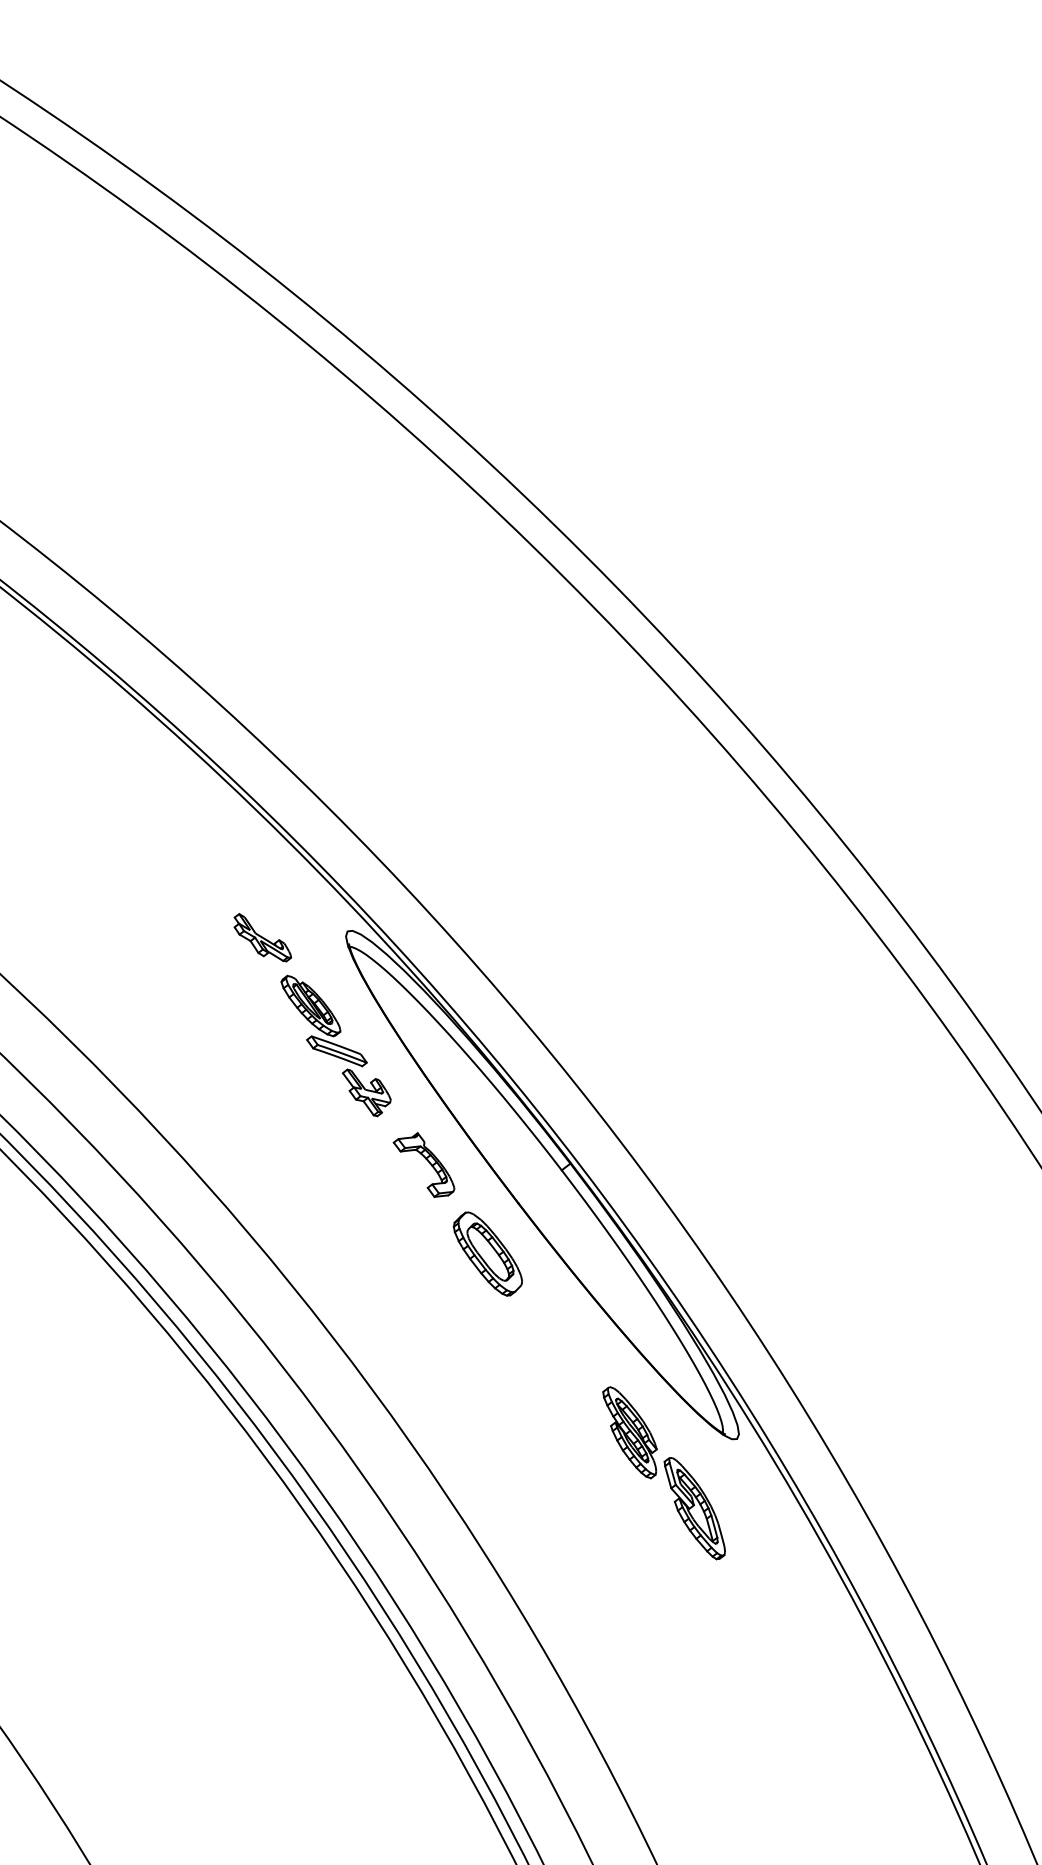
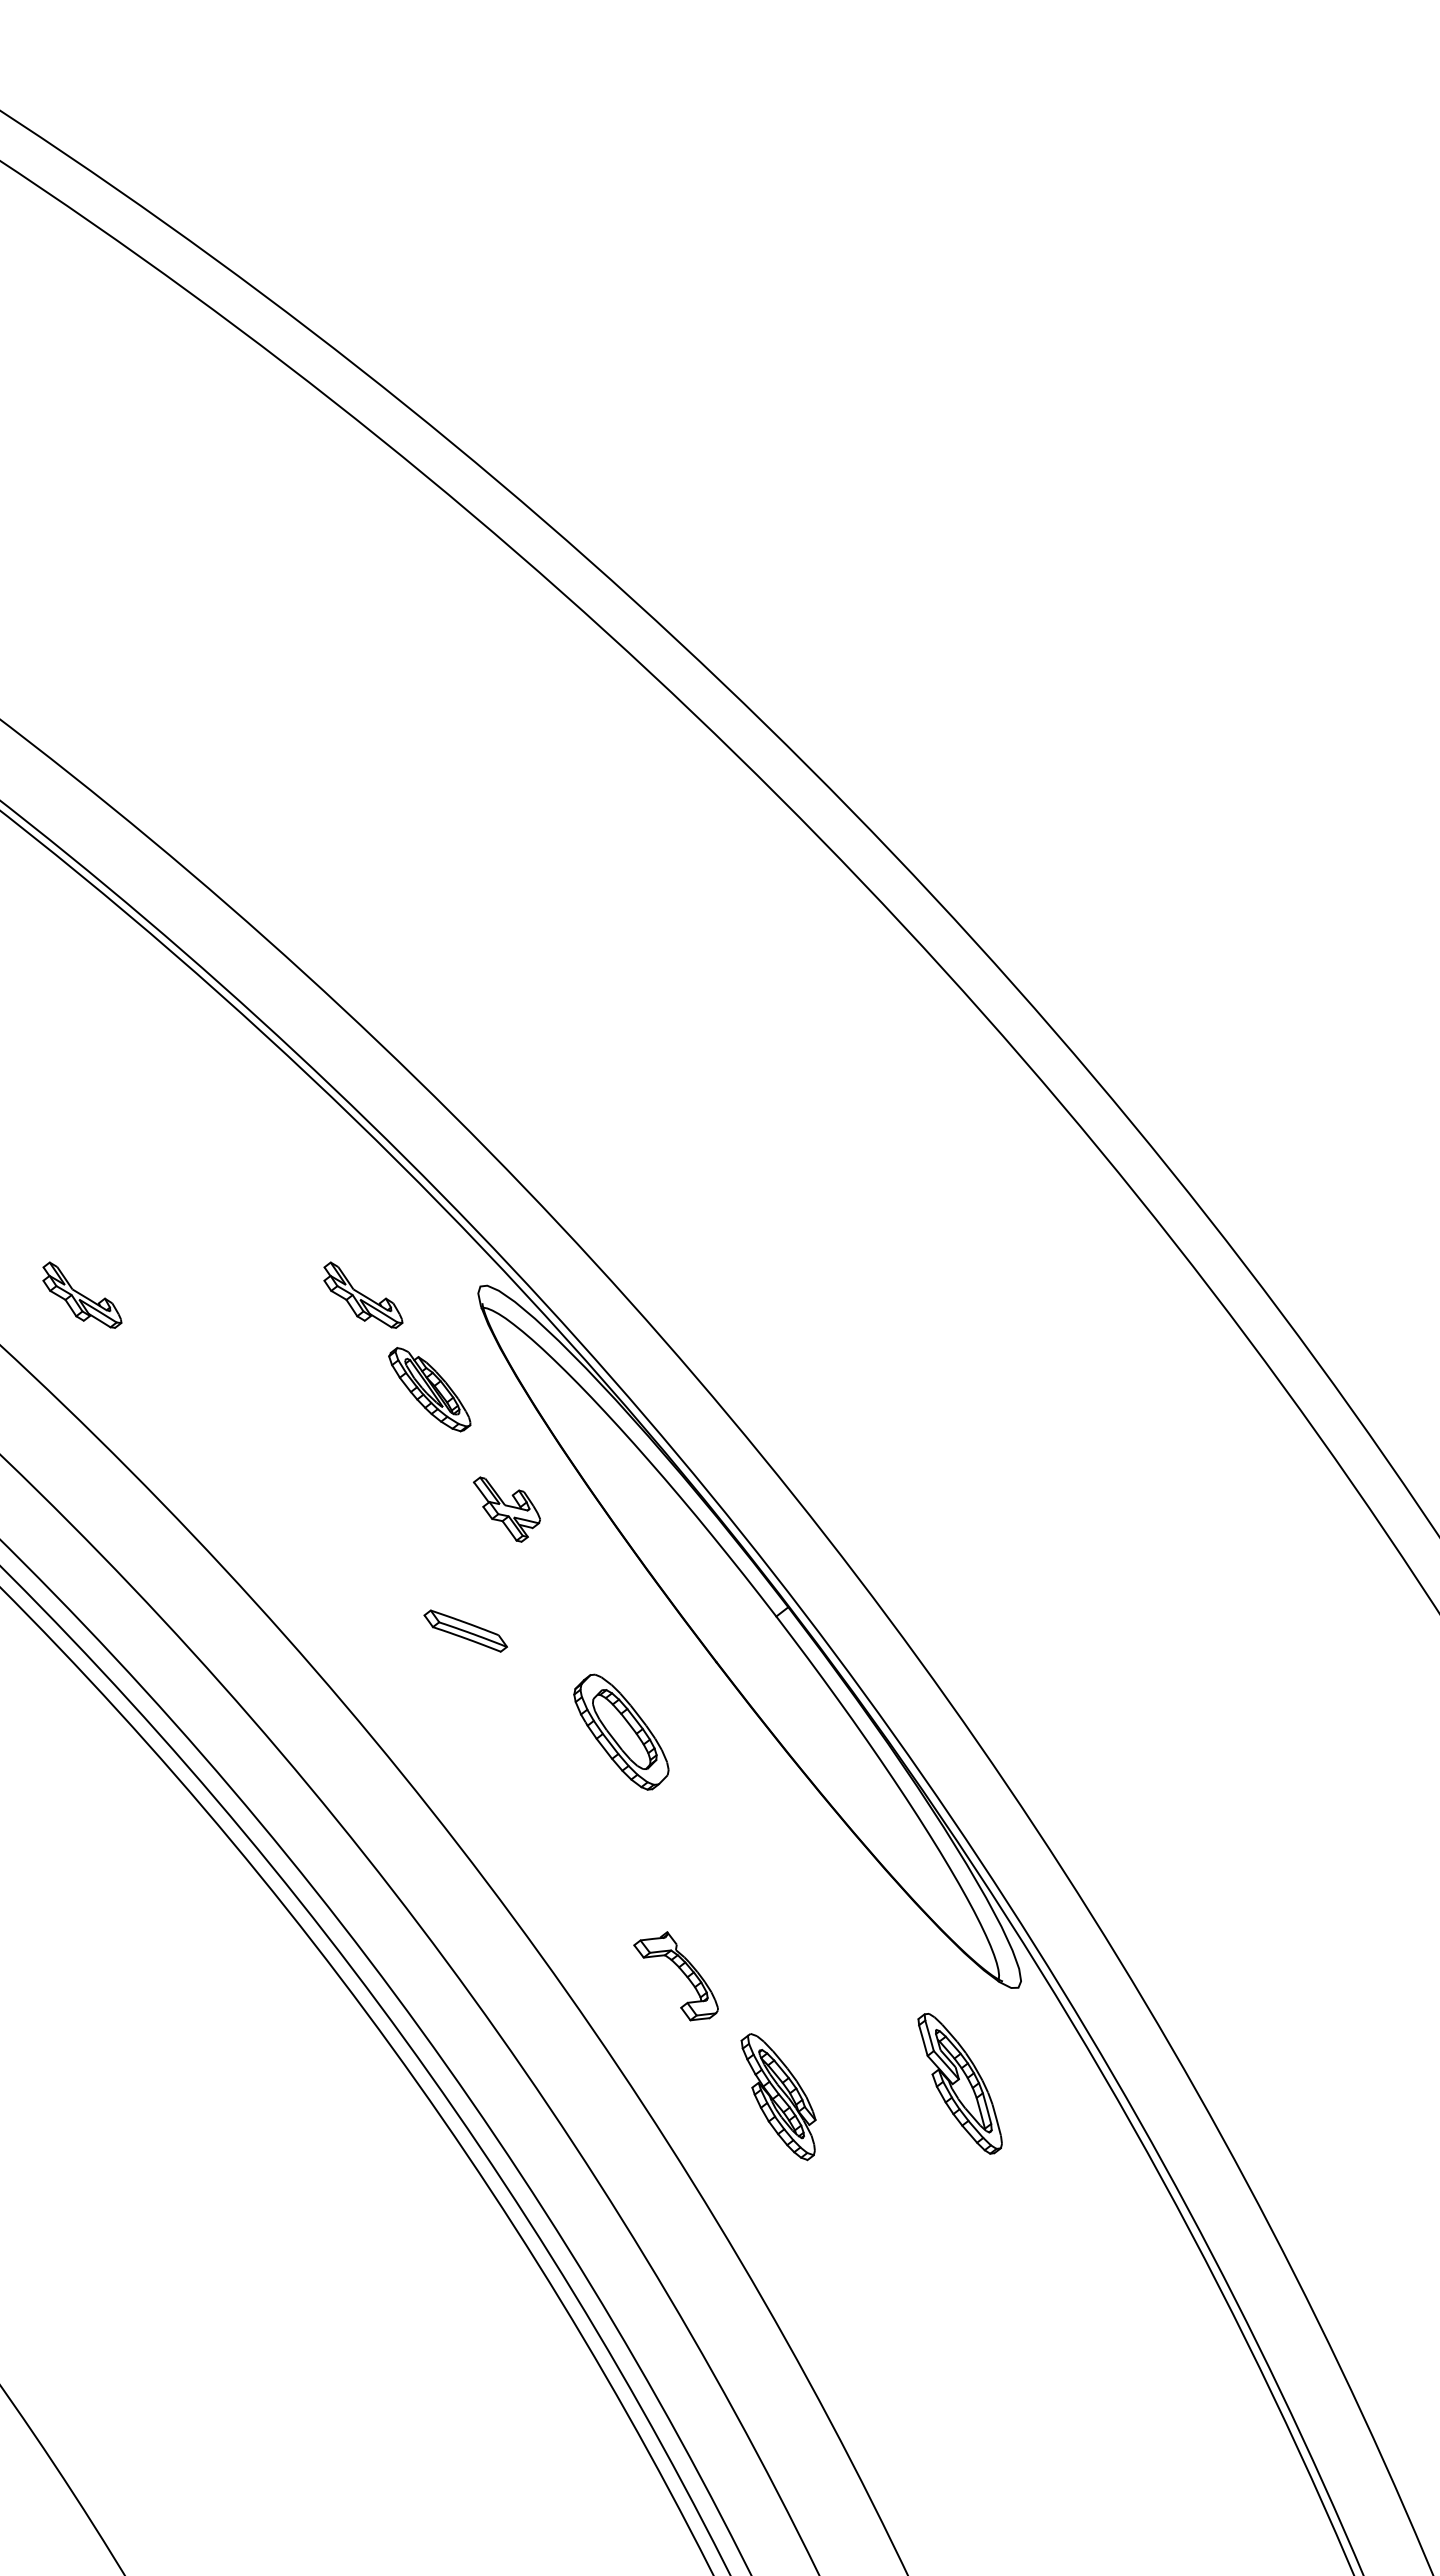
part: (59, 937) -> (82, 1294), added
part: (336, 1050) -> (465, 1630), moved
part: (427, 1160) -> (680, 1970), moved
part: (488, 1253) -> (621, 1731), moved
part: (629, 1433) -> (778, 2097), moved

